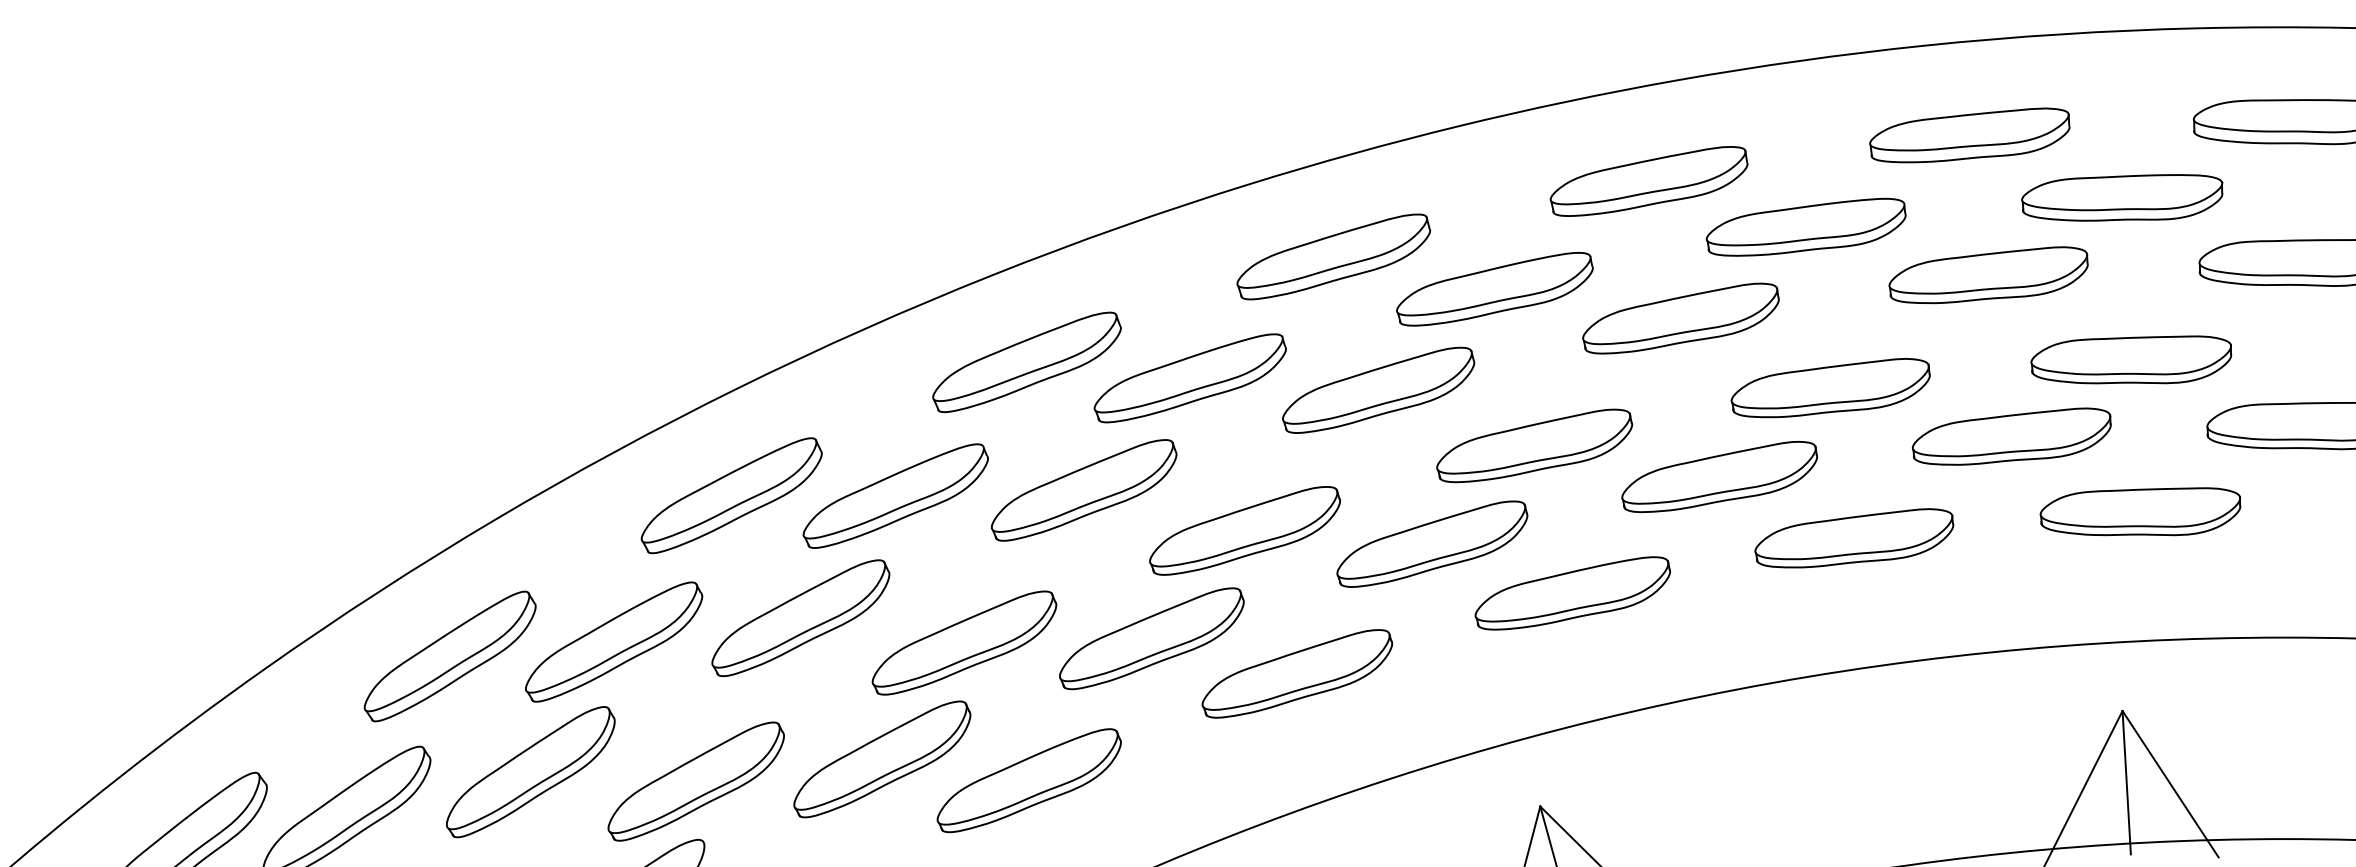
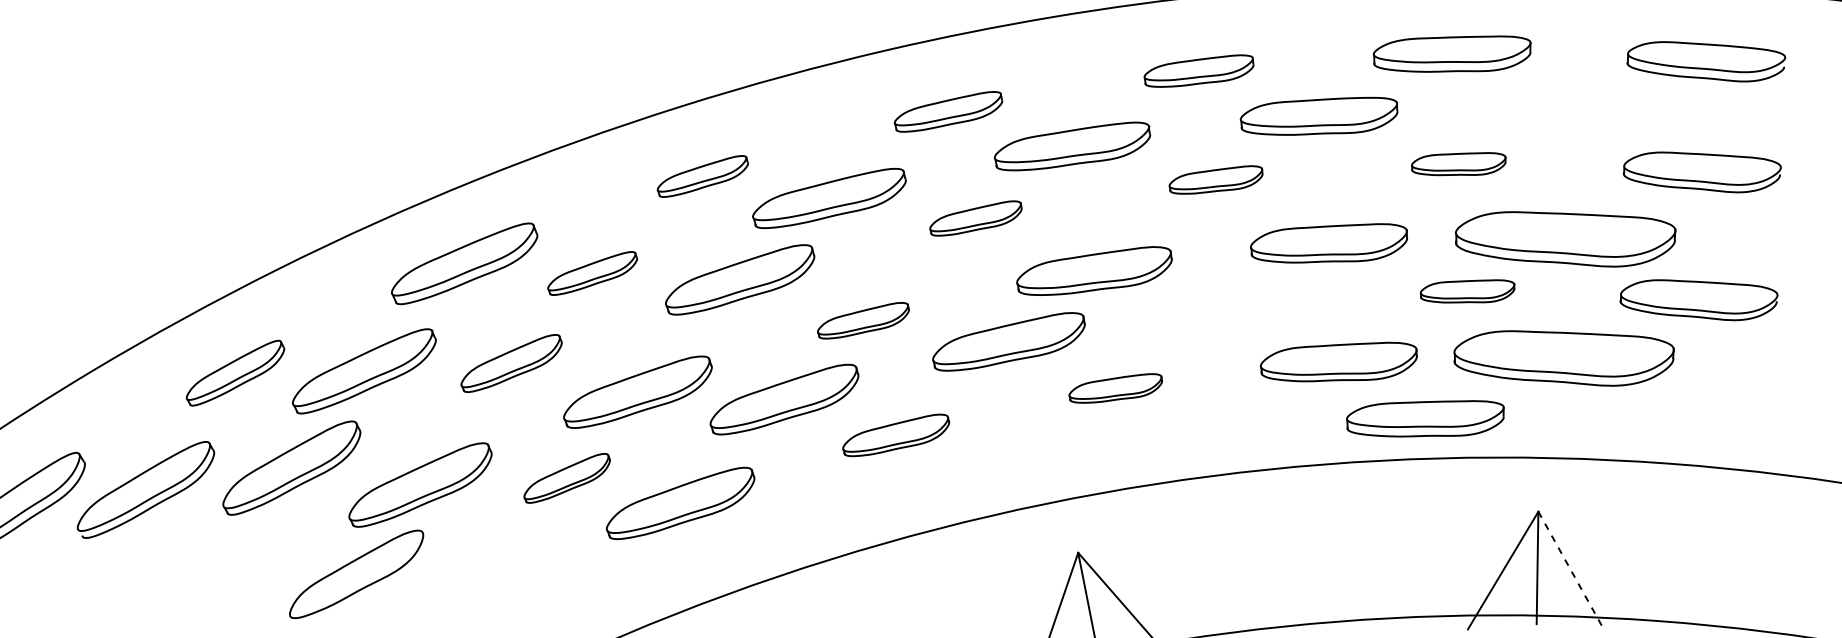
part: (1648, 181) -> (1198, 71), size x0.7
part: (2122, 197) -> (1567, 110), removed
part: (1333, 256) -> (948, 111), size x0.7
part: (1988, 275) -> (1458, 163), size x0.6
part: (1680, 318) -> (1215, 179), size x0.6
part: (2131, 359) -> (1565, 237), size x1.4
part: (1026, 361) -> (702, 175), size x0.6
part: (1378, 389) -> (975, 217), size x0.6
part: (2011, 436) -> (1467, 290), size x0.6
part: (1719, 477) -> (1237, 306), removed
part: (895, 495) -> (592, 273), size x0.6
part: (2140, 511) -> (1563, 356), size x1.4
part: (1244, 530) -> (863, 320), size x0.6
part: (1572, 593) -> (1115, 388), size x0.6
part: (1969, 602) -> (1425, 418), added
part: (800, 618) -> (511, 363), size x0.7
part: (449, 656) -> (235, 373), size x0.7
part: (1297, 673) -> (896, 435), size x0.7
part: (882, 759) -> (567, 478), size x0.6
line: (2170, 784) -> (1571, 571), solid -> dashed

